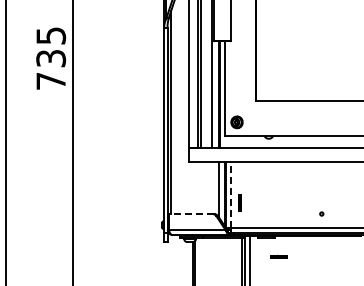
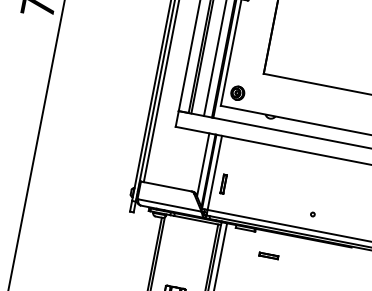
line: (230, 194) -> (214, 172), dashed -> solid
line: (191, 214) -> (166, 186), dashed -> solid
part: (278, 256) -> (268, 255), moved

